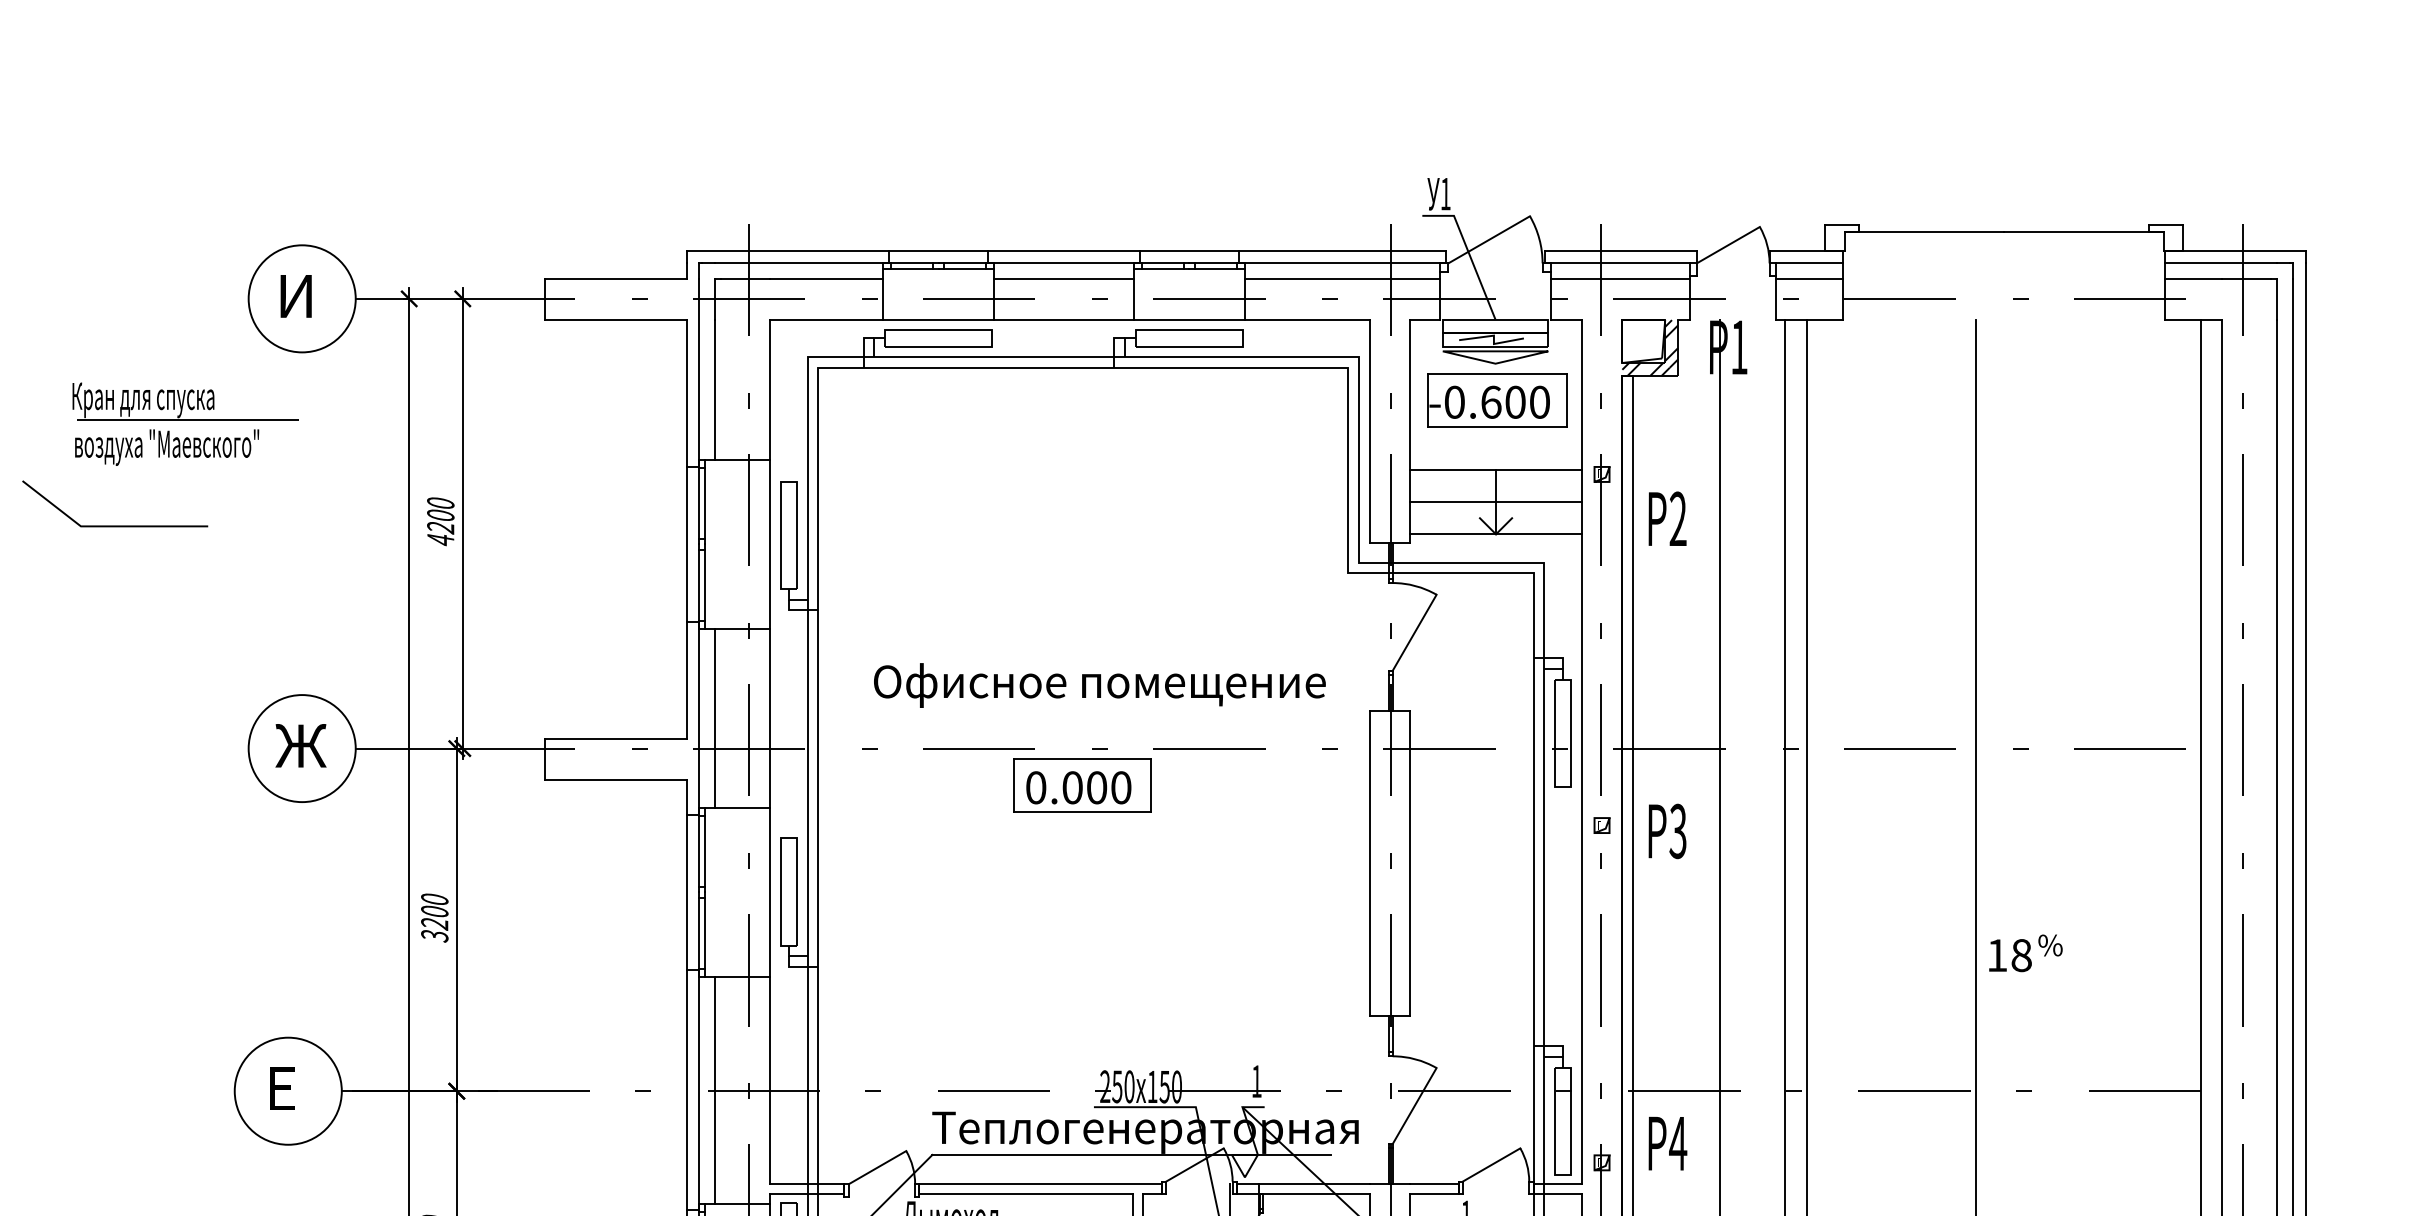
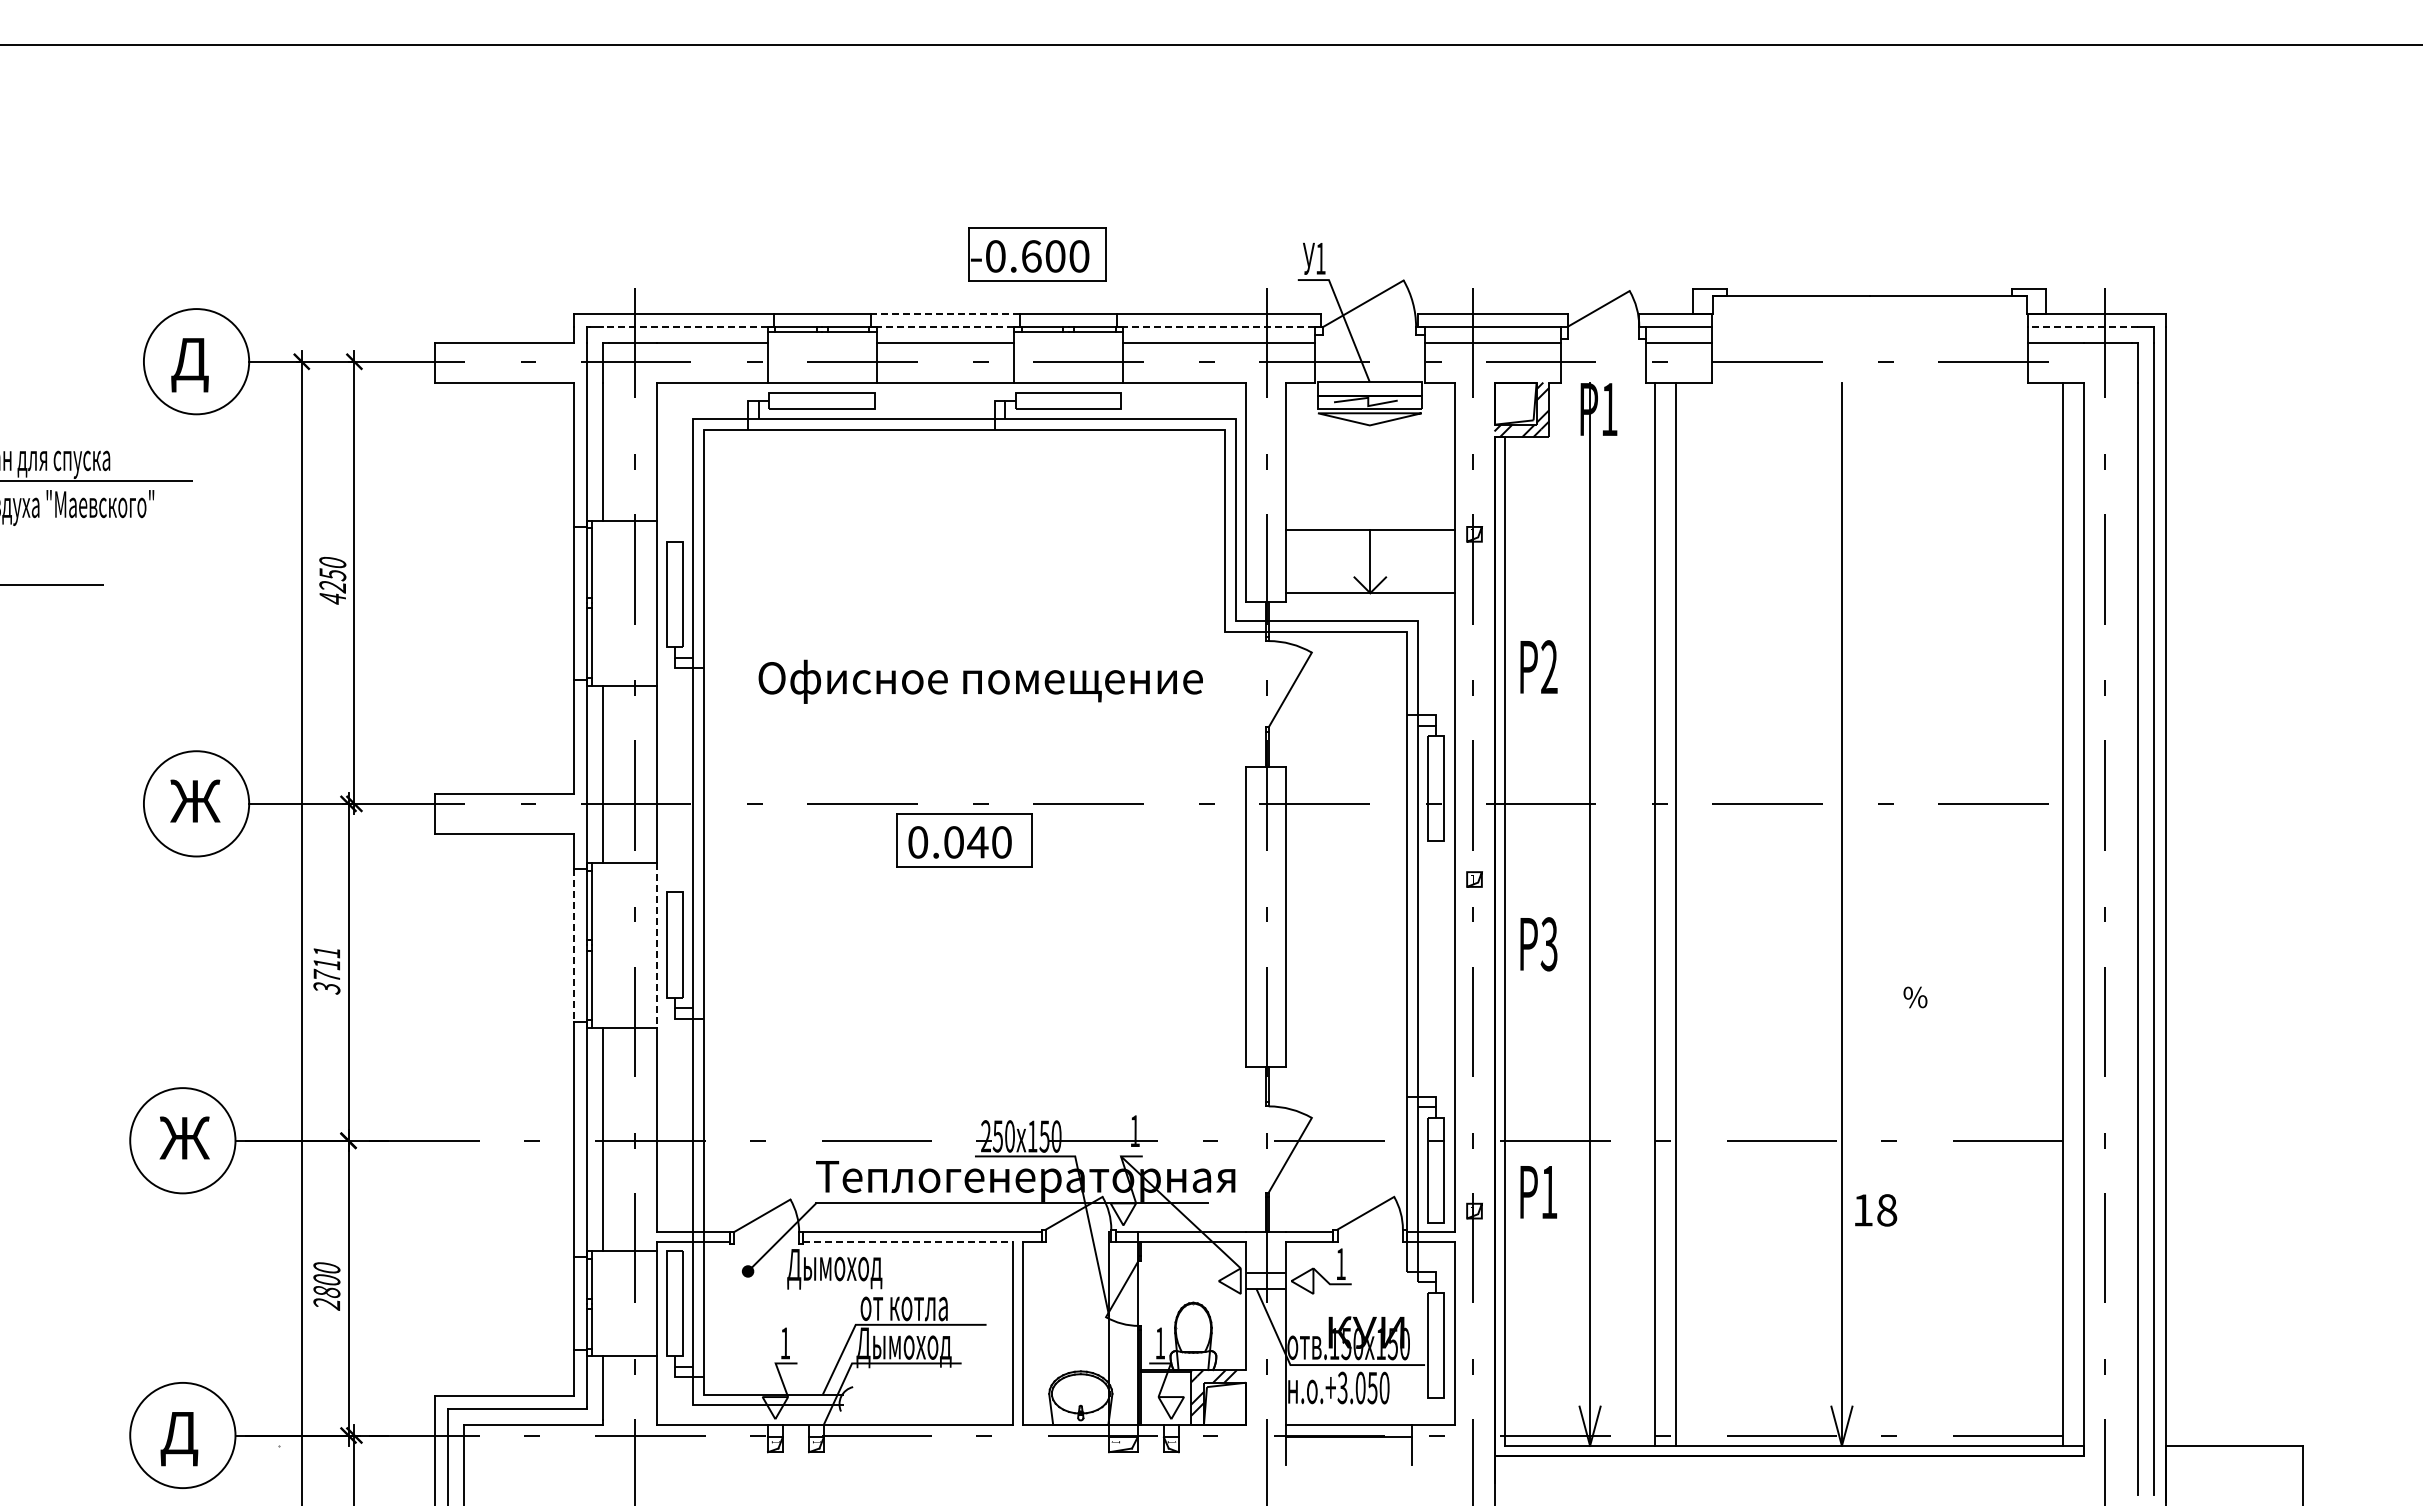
line: (1063, 250) -> (945, 314), solid -> dashed
line: (798, 263) -> (684, 326), solid -> dashed
line: (1063, 263) -> (945, 326), solid -> dashed
line: (1342, 263) -> (1219, 326), solid -> dashed
line: (2220, 263) -> (2082, 326), solid -> dashed
text: (295, 302) -> (189, 365), И -> Д
part: (1497, 400) -> (1037, 254), moved
line: (1496, 502) -> (1370, 561), removed
text: (440, 515) -> (332, 574), 4200 -> 4250
text: (1667, 518) -> (1538, 666), moved
text: (1099, 685) -> (980, 681), moved
text: (1096, 787) -> (977, 842), 0.000 -> 0.040
text: (1667, 831) -> (1538, 944), moved
line: (686, 892) -> (574, 945), solid -> dashed
line: (770, 892) -> (656, 945), solid -> dashed
text: (434, 911) -> (326, 964), 3200 -> 3711
text: (2010, 955) -> (1876, 1210), moved
text: (289, 1087) -> (184, 1137), Е -> Ж
text: (1678, 1143) -> (1549, 1192), 4 -> 1
line: (1026, 1193) -> (908, 1241), solid -> dashed

